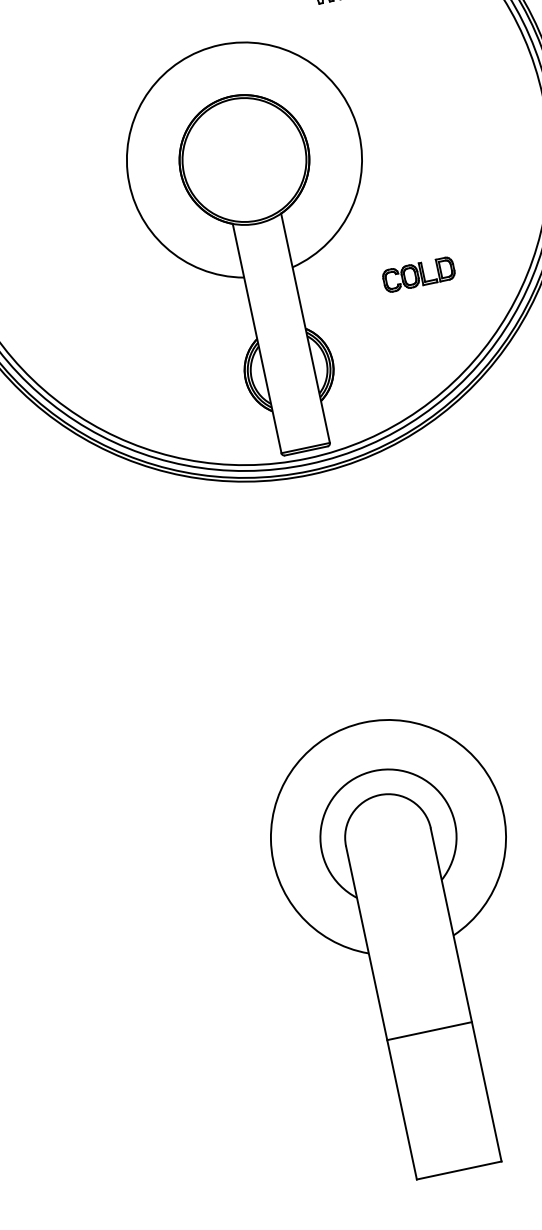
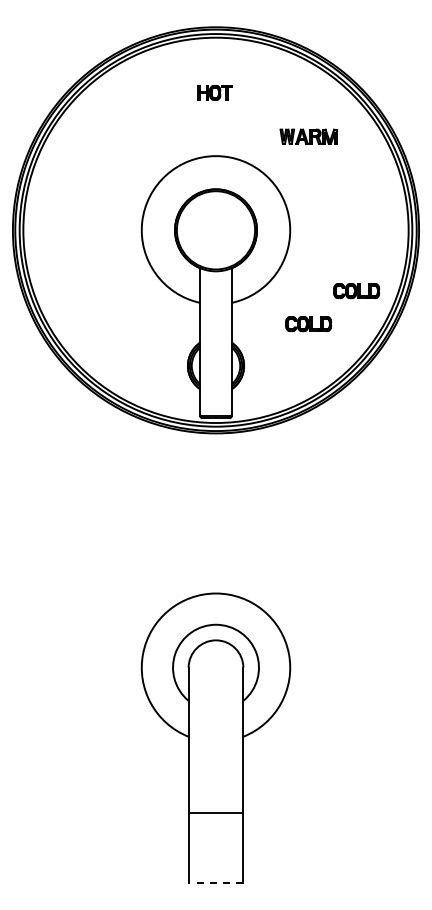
part: (482, 208) -> (356, 291), added
line: (428, 1030) -> (215, 812), moved
line: (458, 1170) -> (215, 882), solid -> dashed

